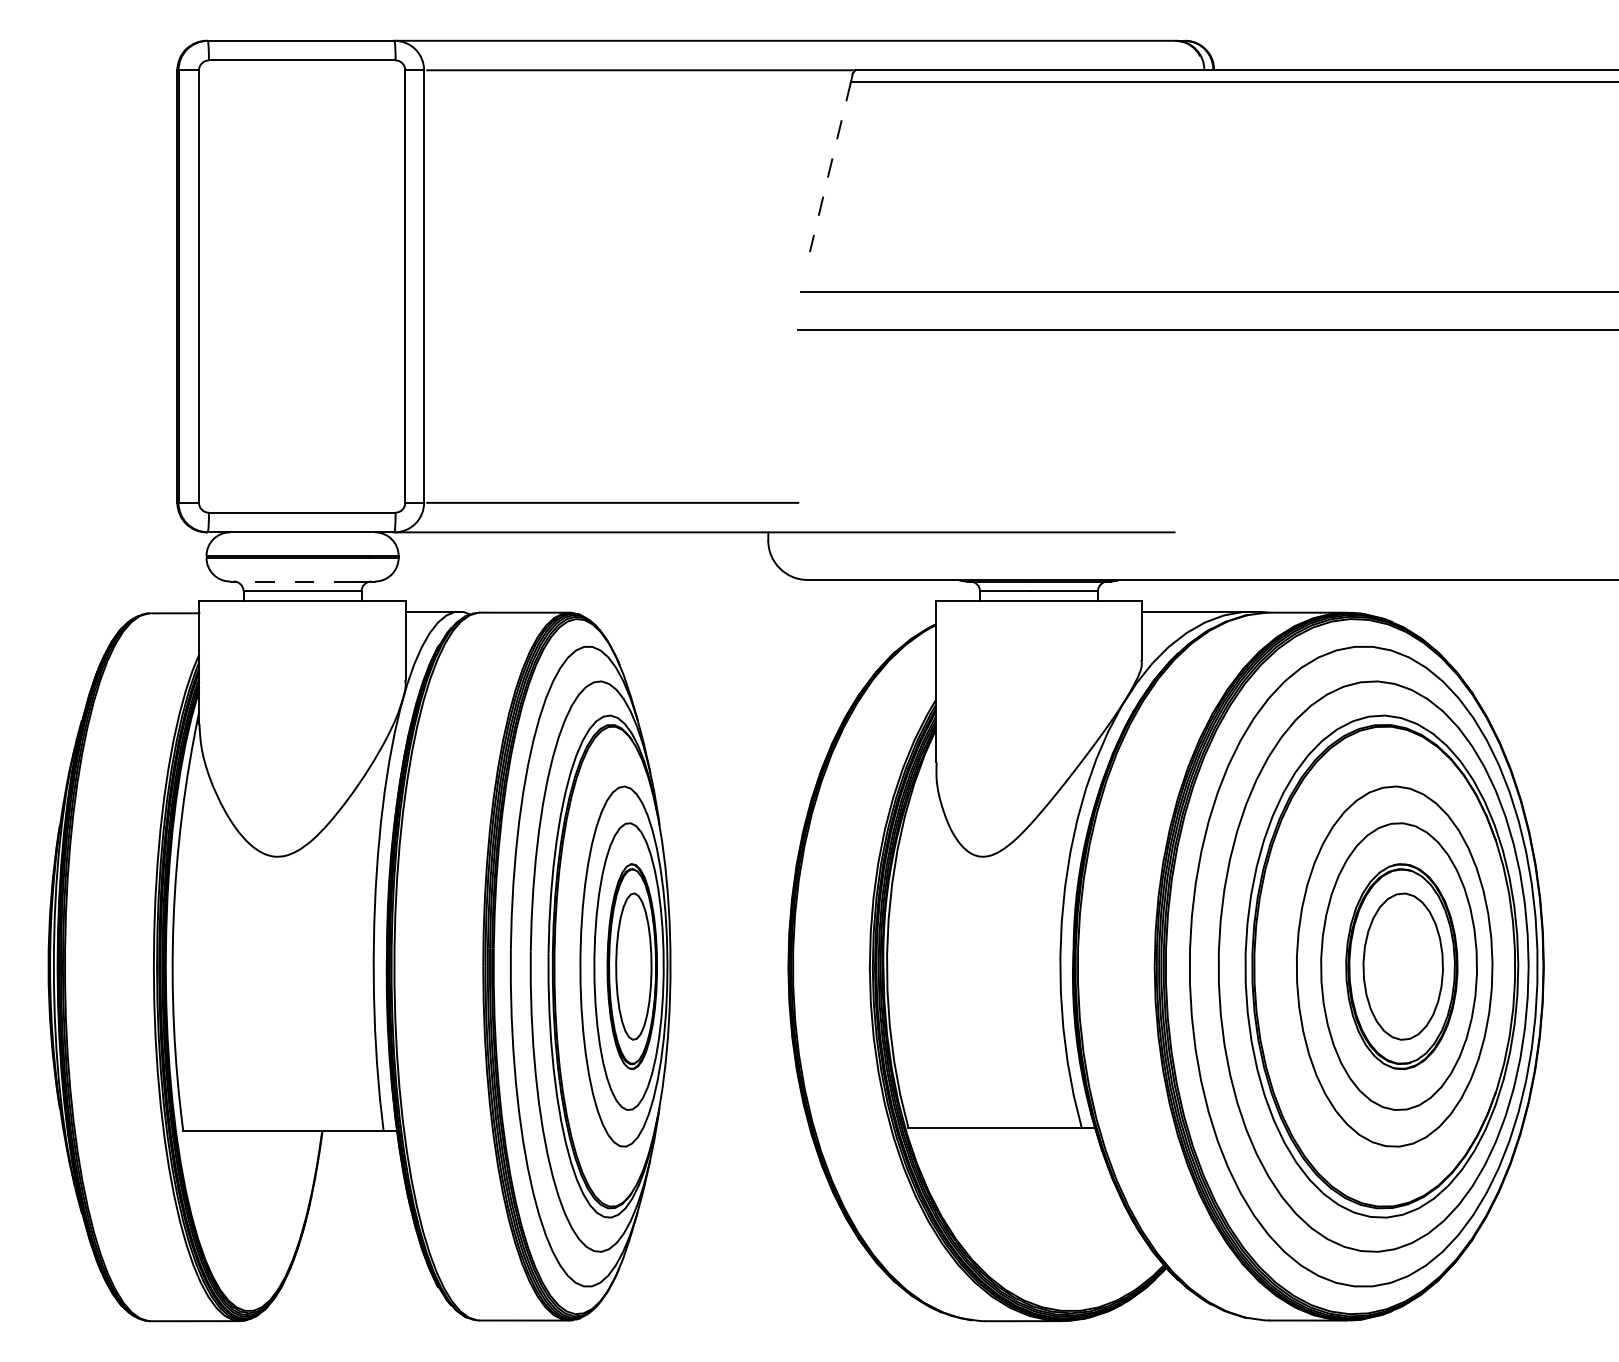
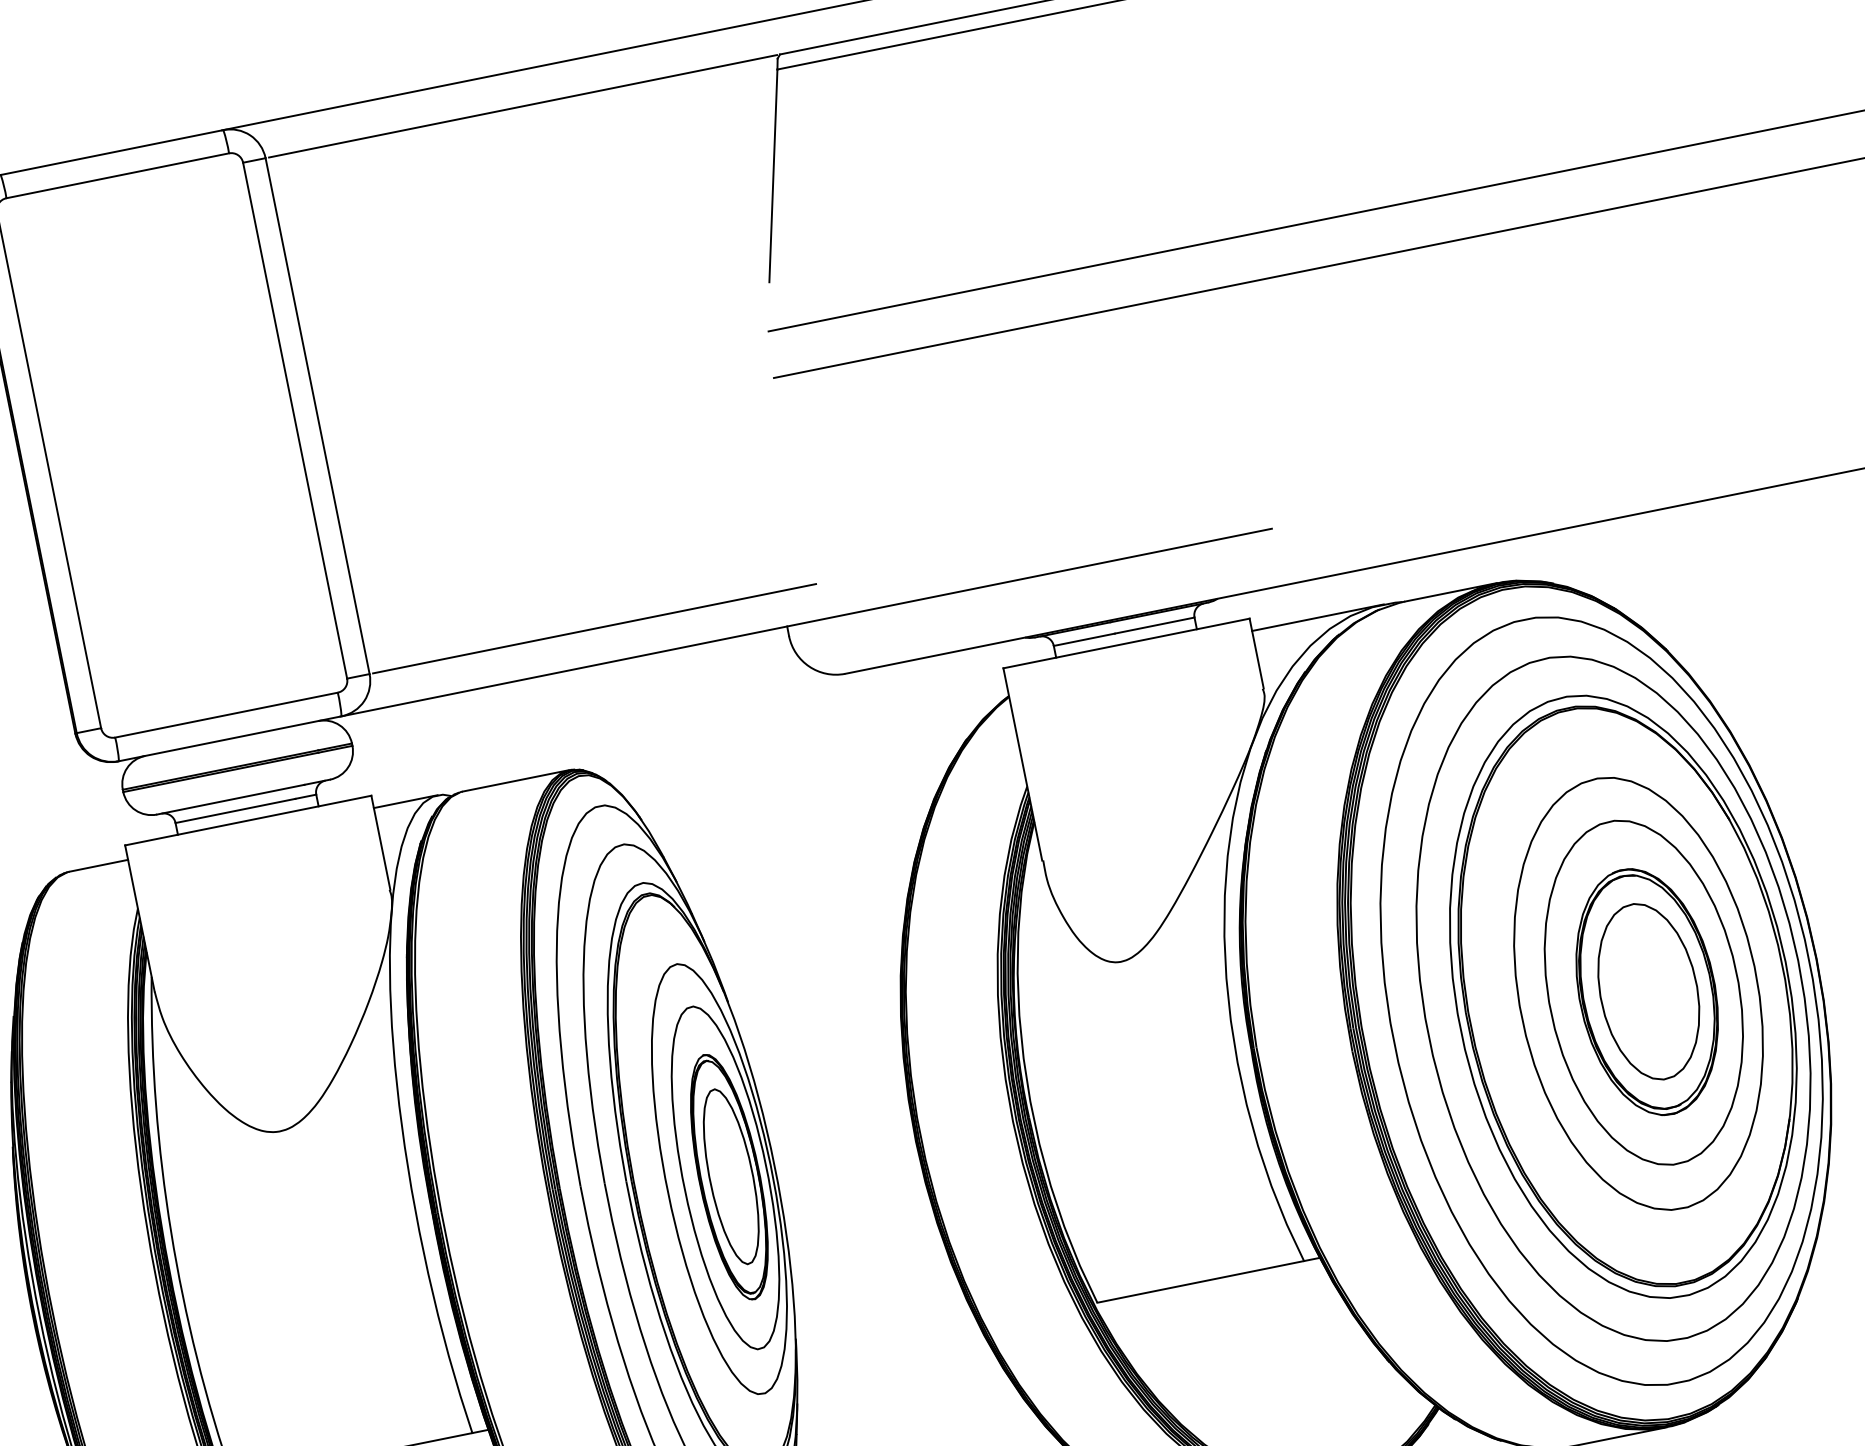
line: (830, 167) -> (773, 176), dashed -> solid
line: (291, 581) -> (230, 799), dashed -> solid

